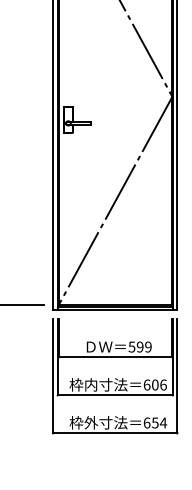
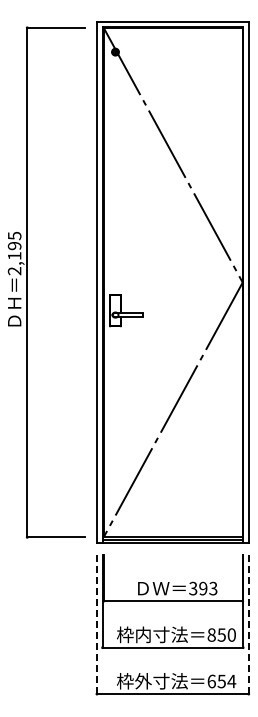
text: (140, 346) -> (203, 588), 599 -> 393
line: (52, 376) -> (96, 624), solid -> dashed
line: (177, 376) -> (248, 624), solid -> dashed
text: (155, 384) -> (221, 634), 606 -> 850

